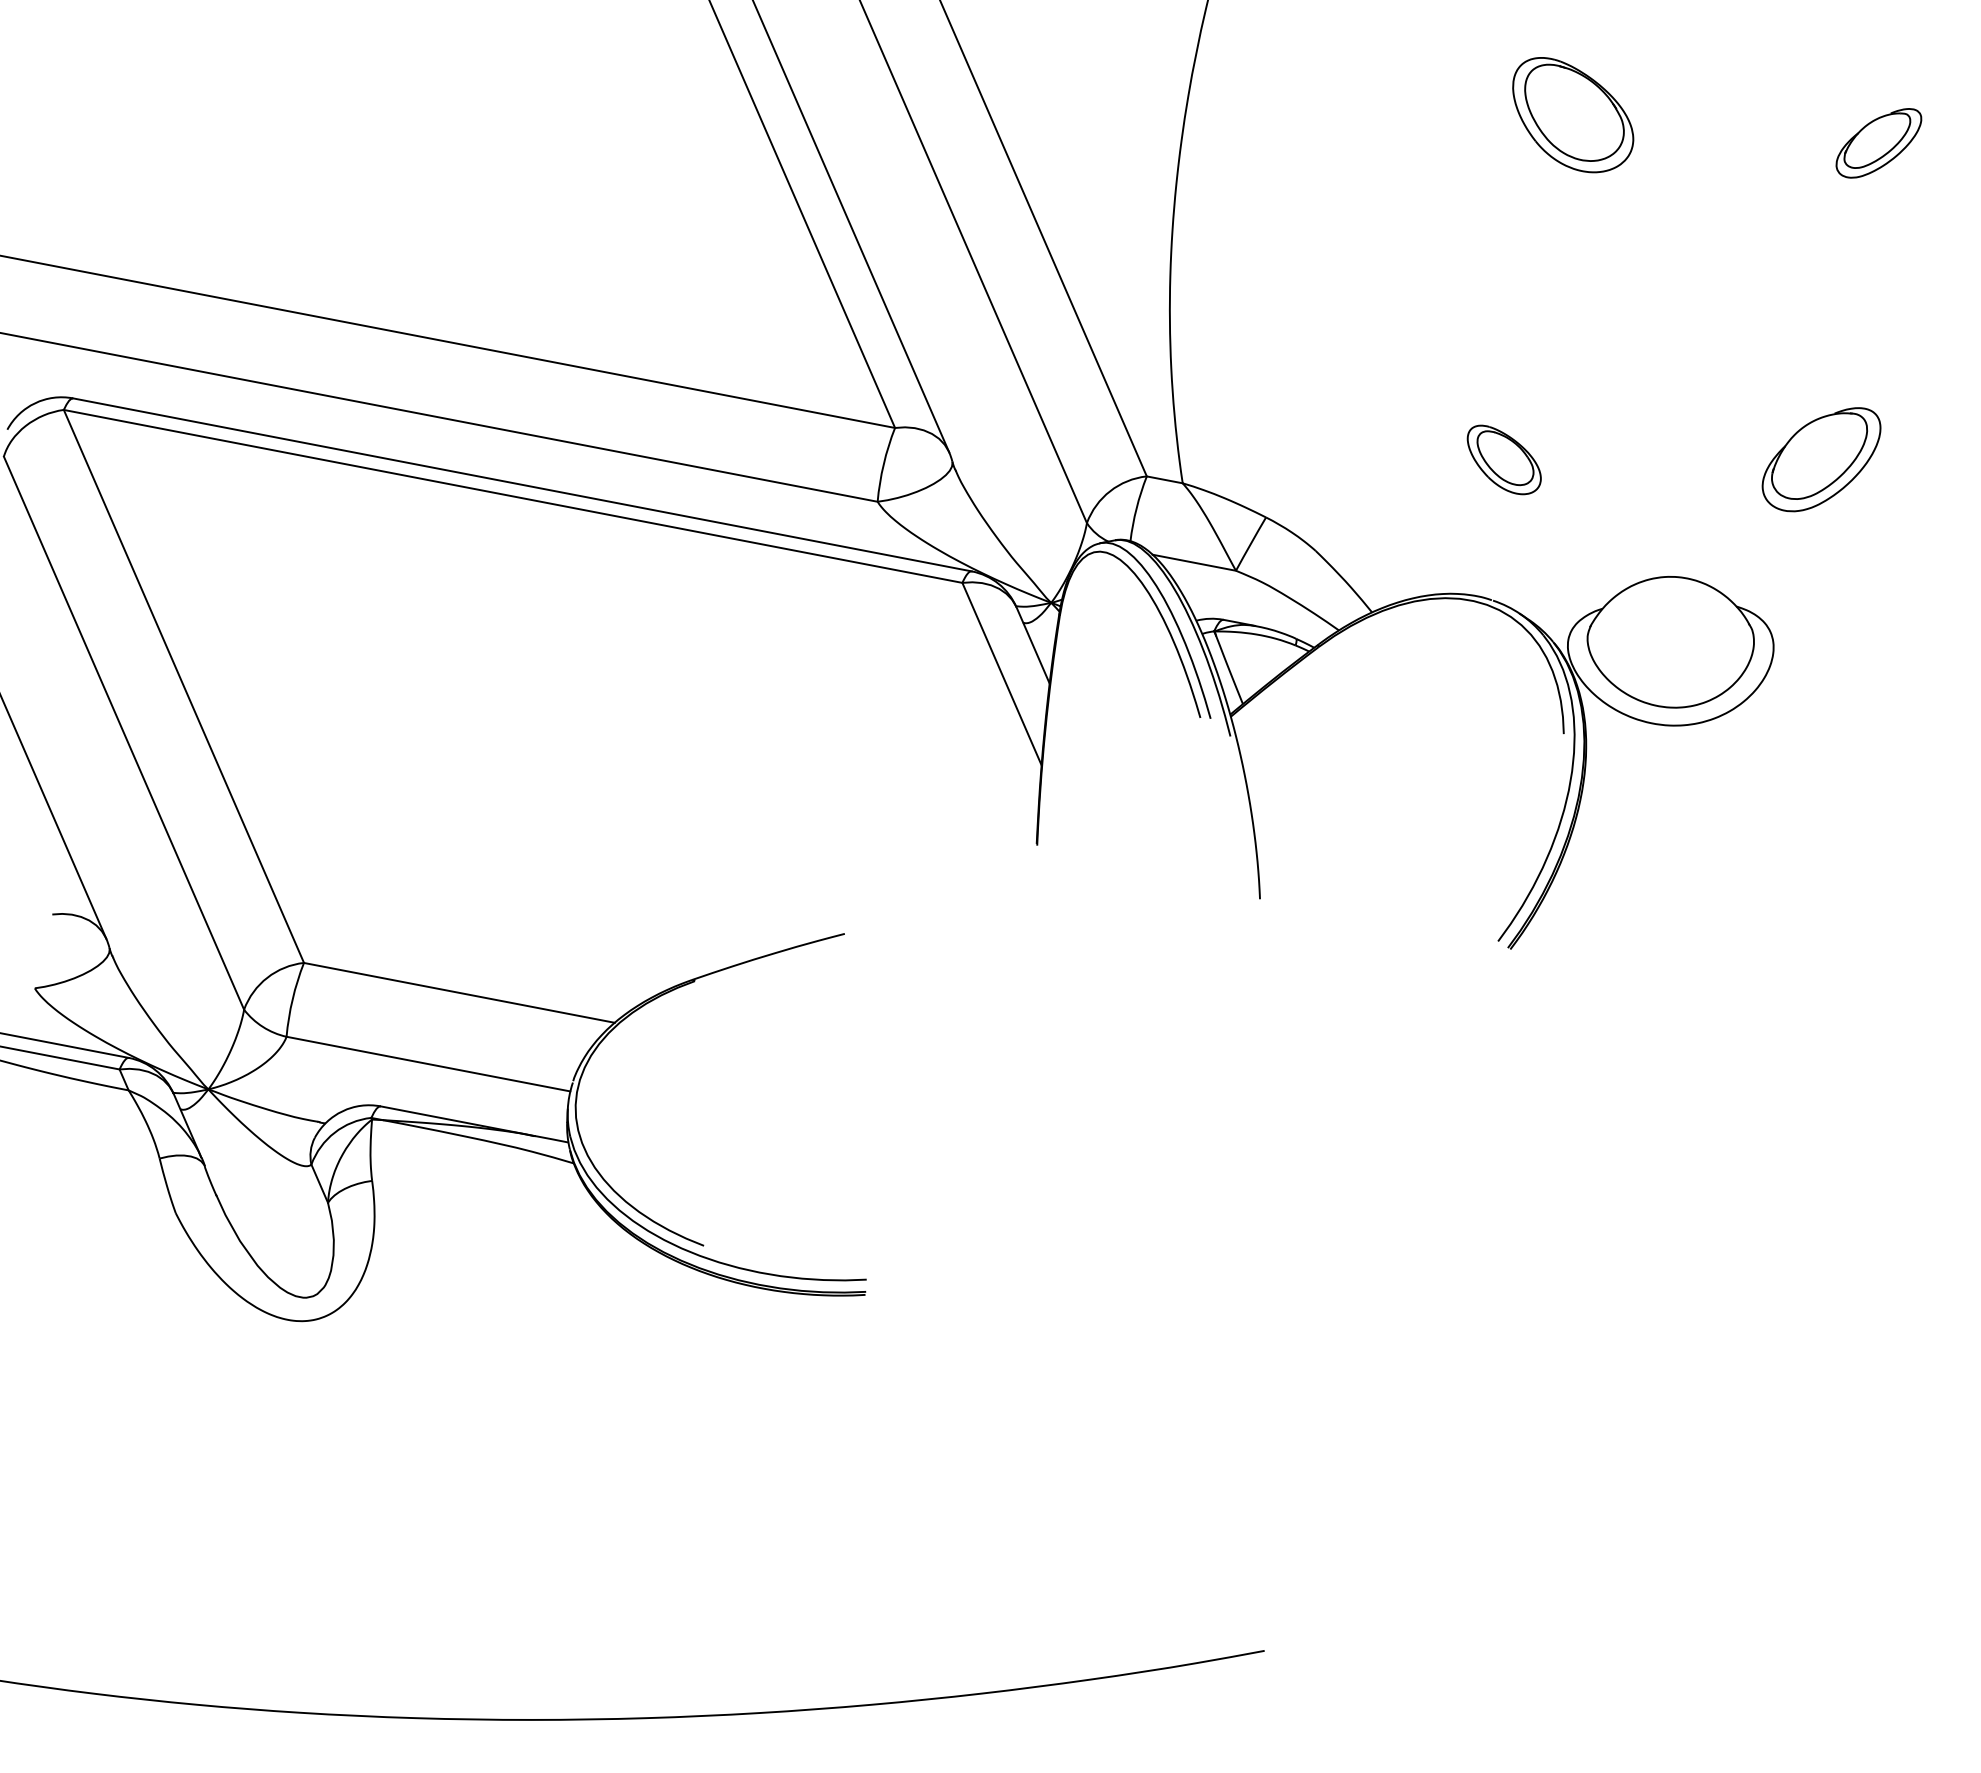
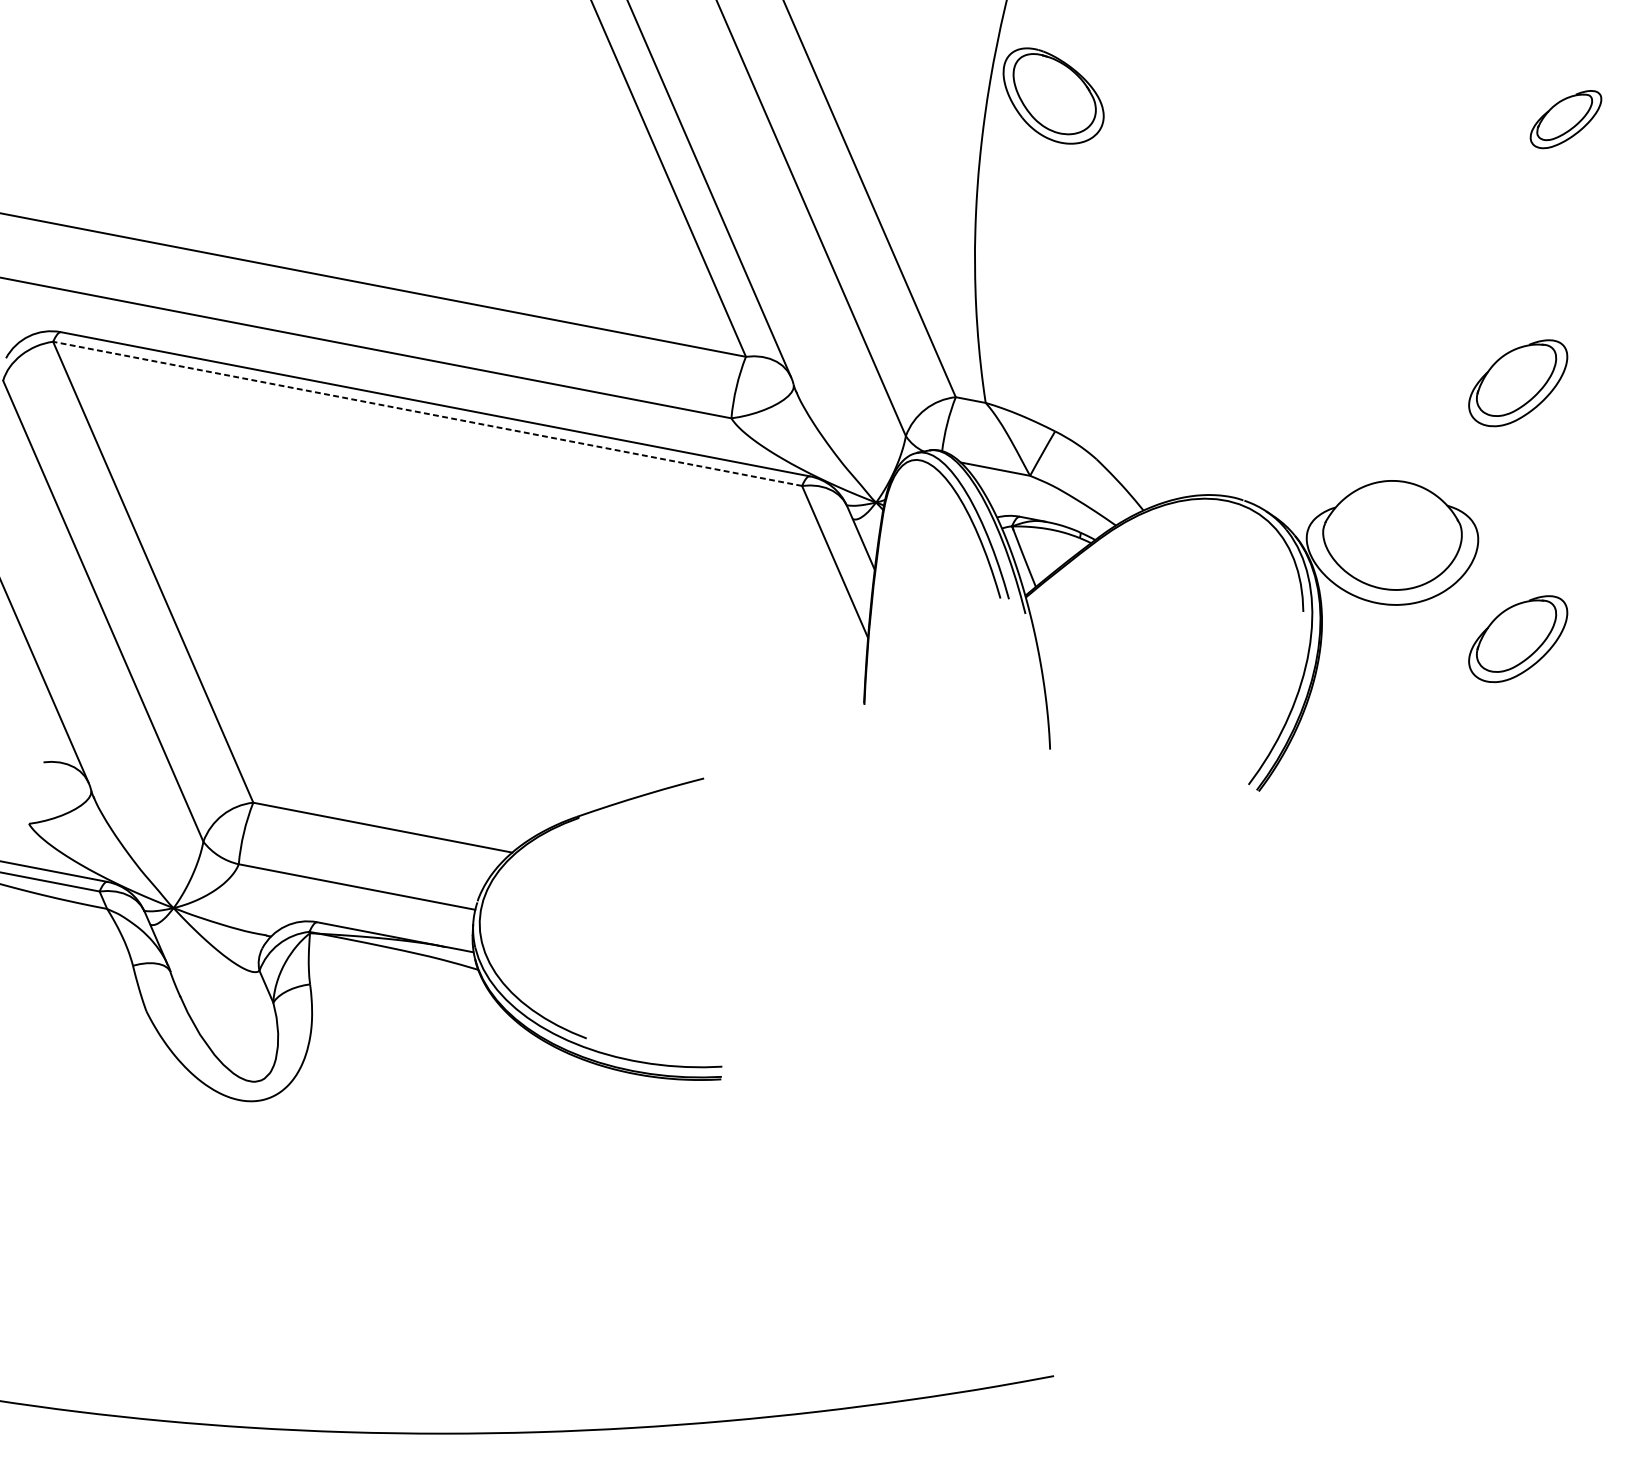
part: (1573, 115) -> (1053, 96), moved
part: (1503, 459) -> (1253, 383), removed
line: (513, 496) -> (427, 413), solid -> dashed
part: (1821, 766) -> (1518, 638), added

